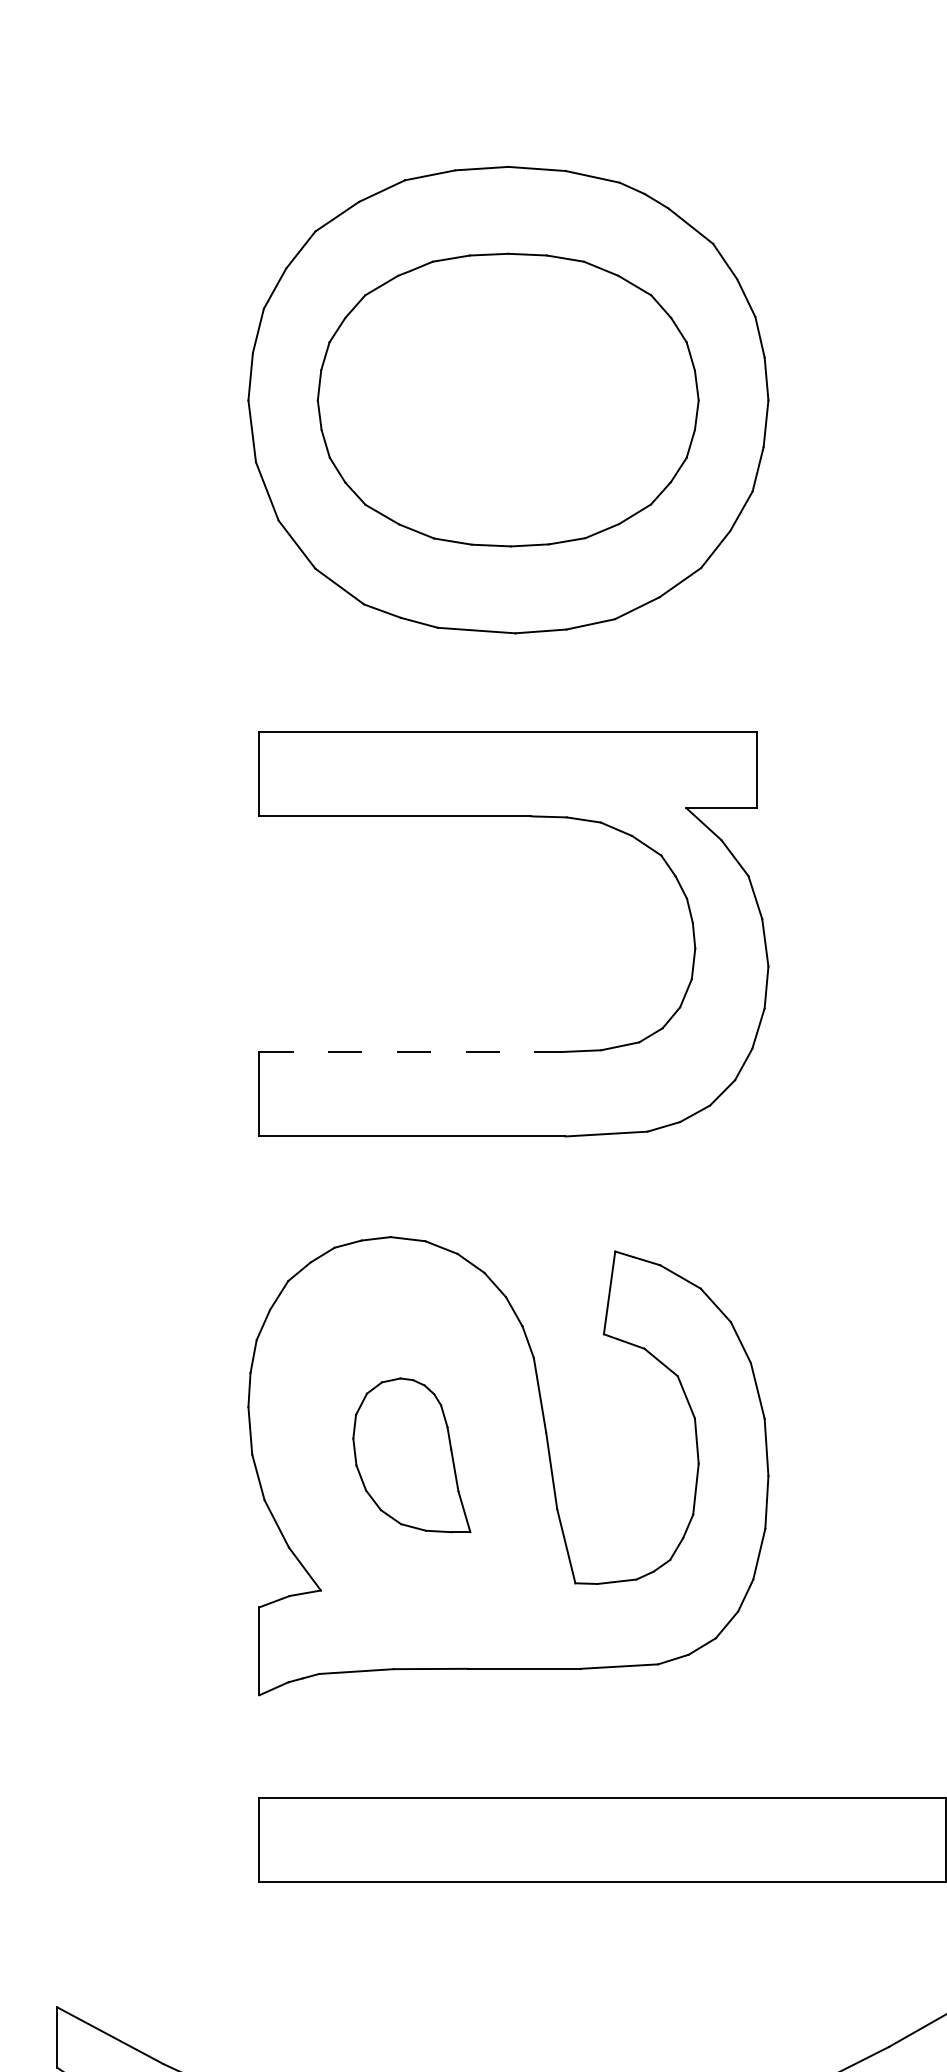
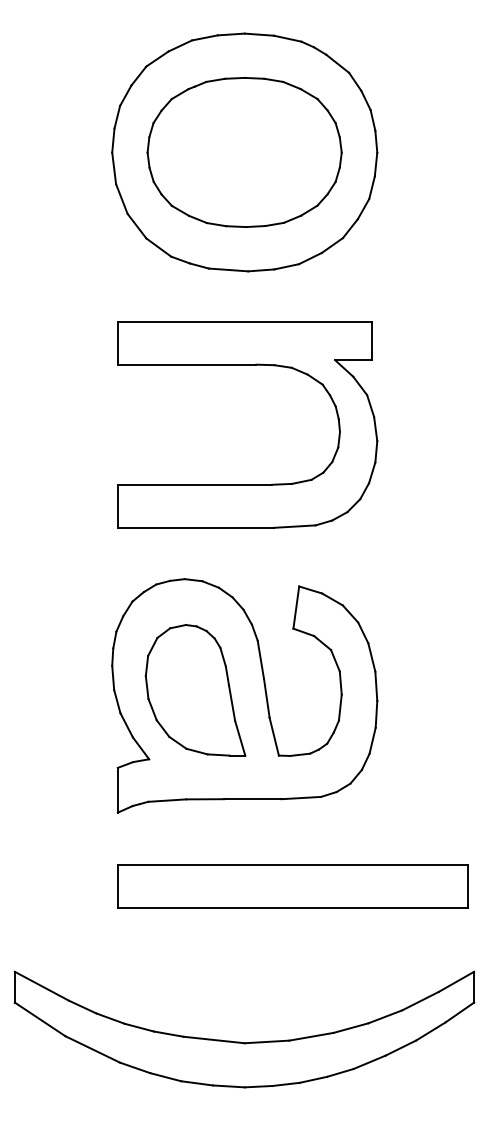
line: (411, 1051) -> (195, 484), dashed -> solid
part: (411, 1455) -> (195, 690), size x1.67

